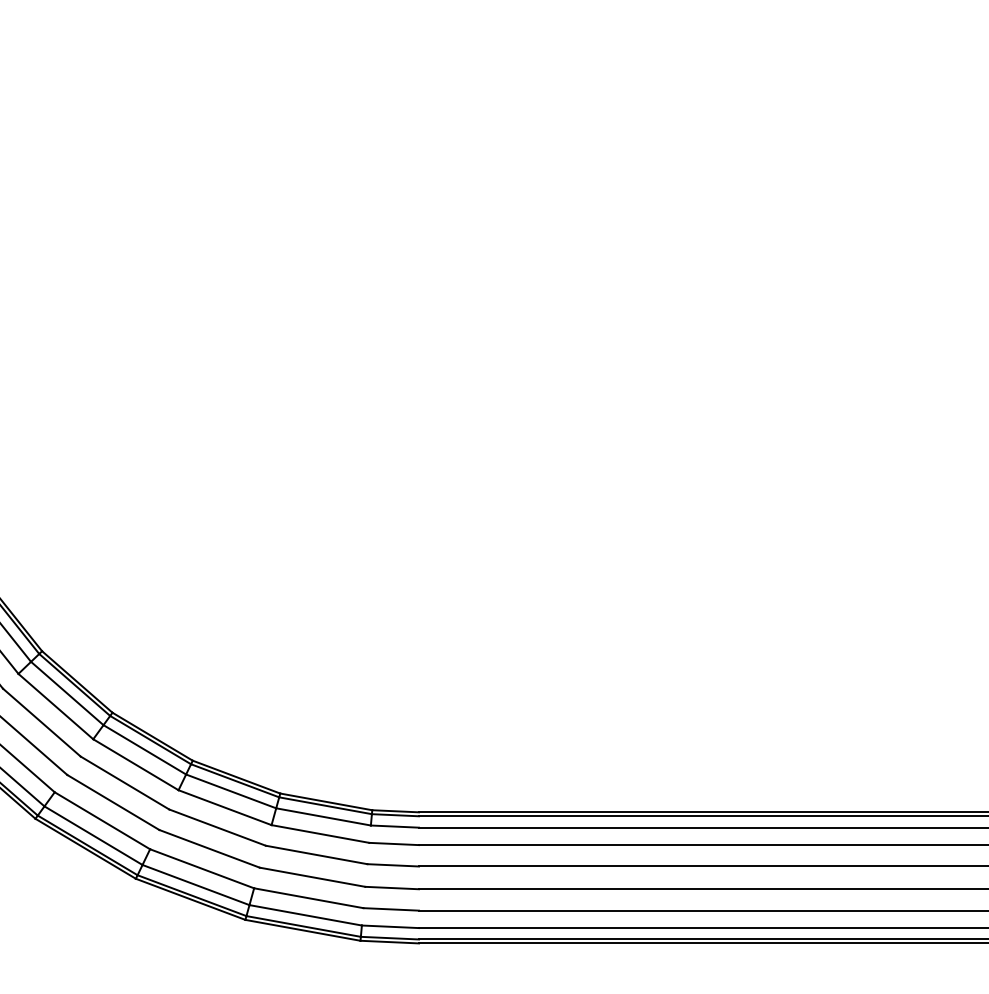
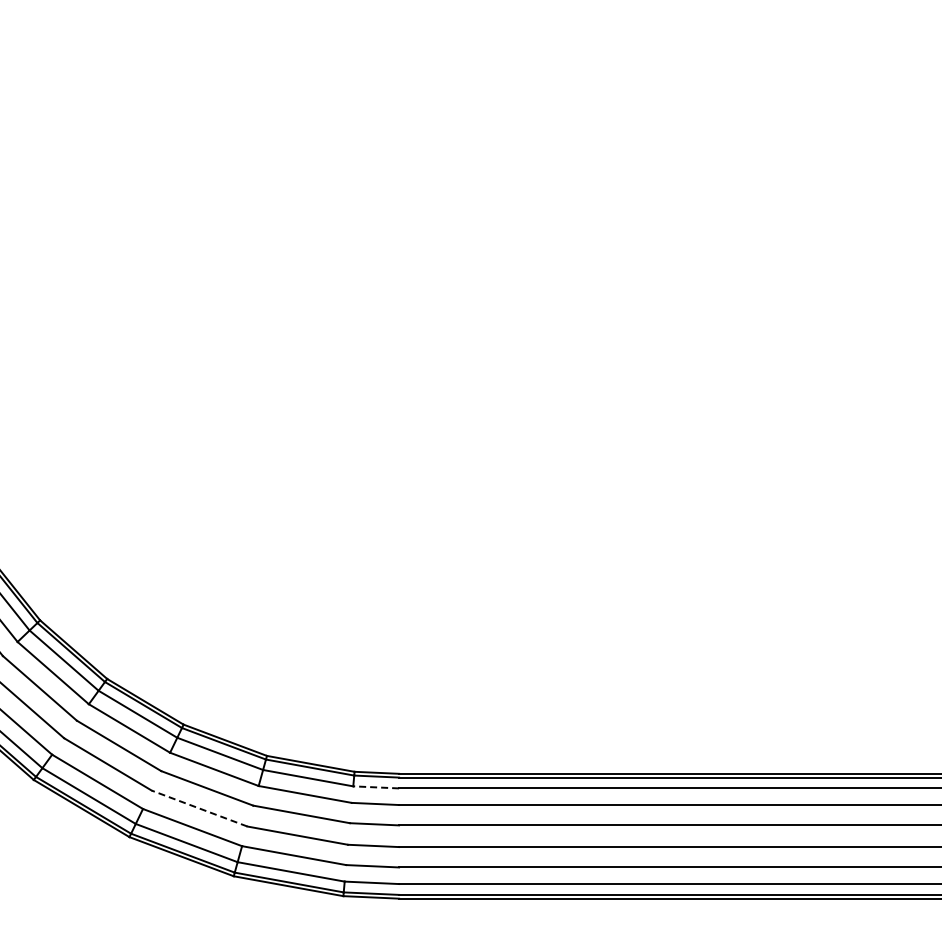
line: (395, 826) -> (376, 787), solid -> dashed
line: (209, 848) -> (199, 808), solid -> dashed

